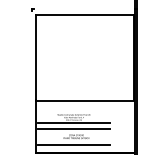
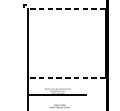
line: (84, 14) -> (66, 9), solid -> dashed
line: (84, 101) -> (66, 78), solid -> dashed
line: (73, 129) -> (57, 100), removed

